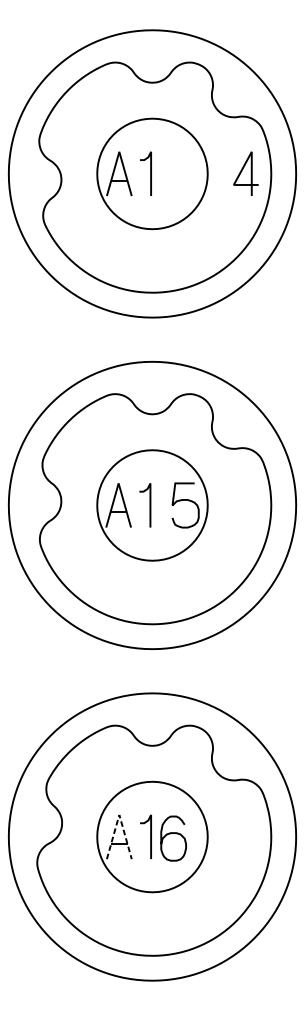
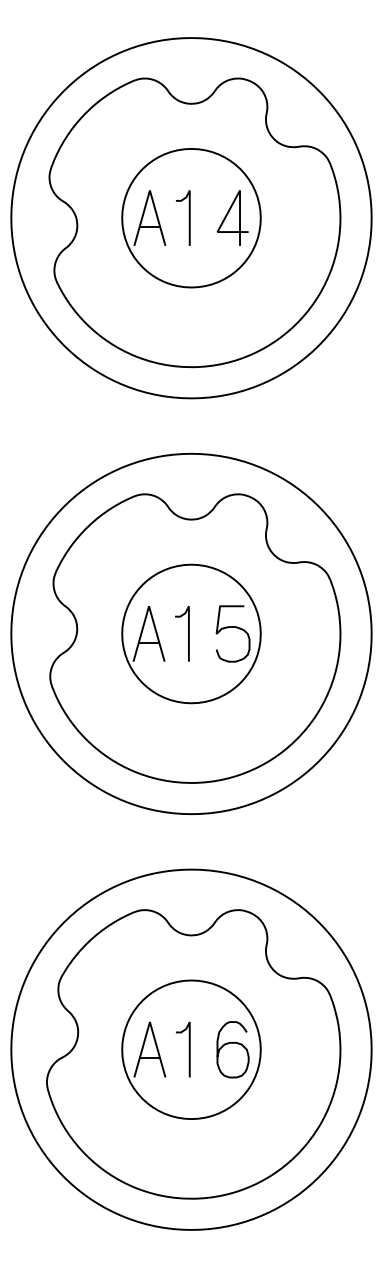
line: (242, 170) -> (228, 214), moved
line: (119, 815) -> (149, 1022), dashed -> solid
curve: (173, 833) -> (232, 1043), moved

